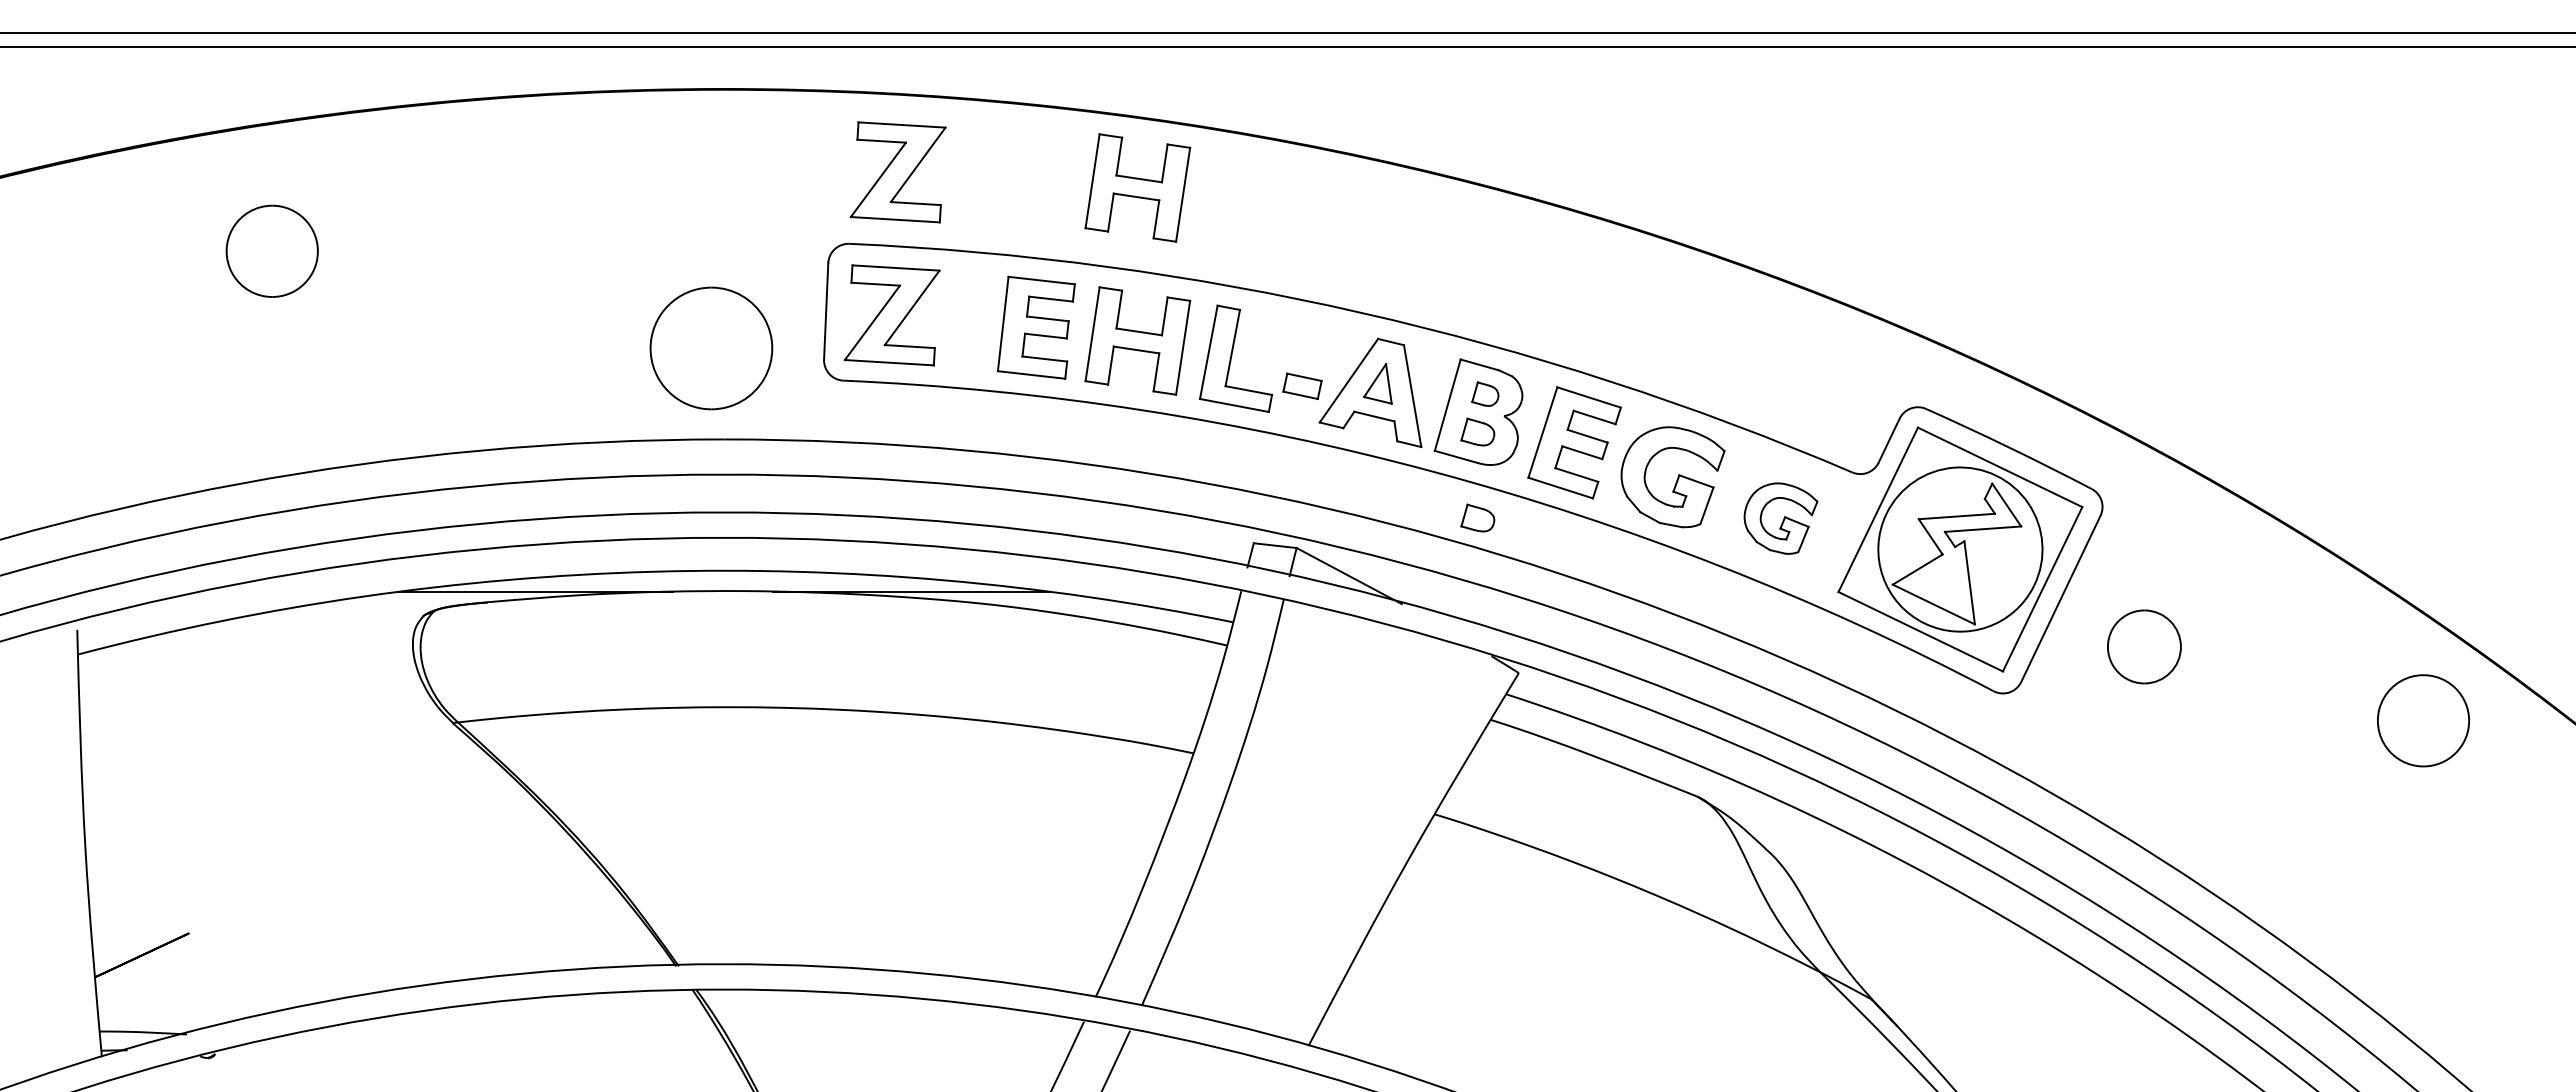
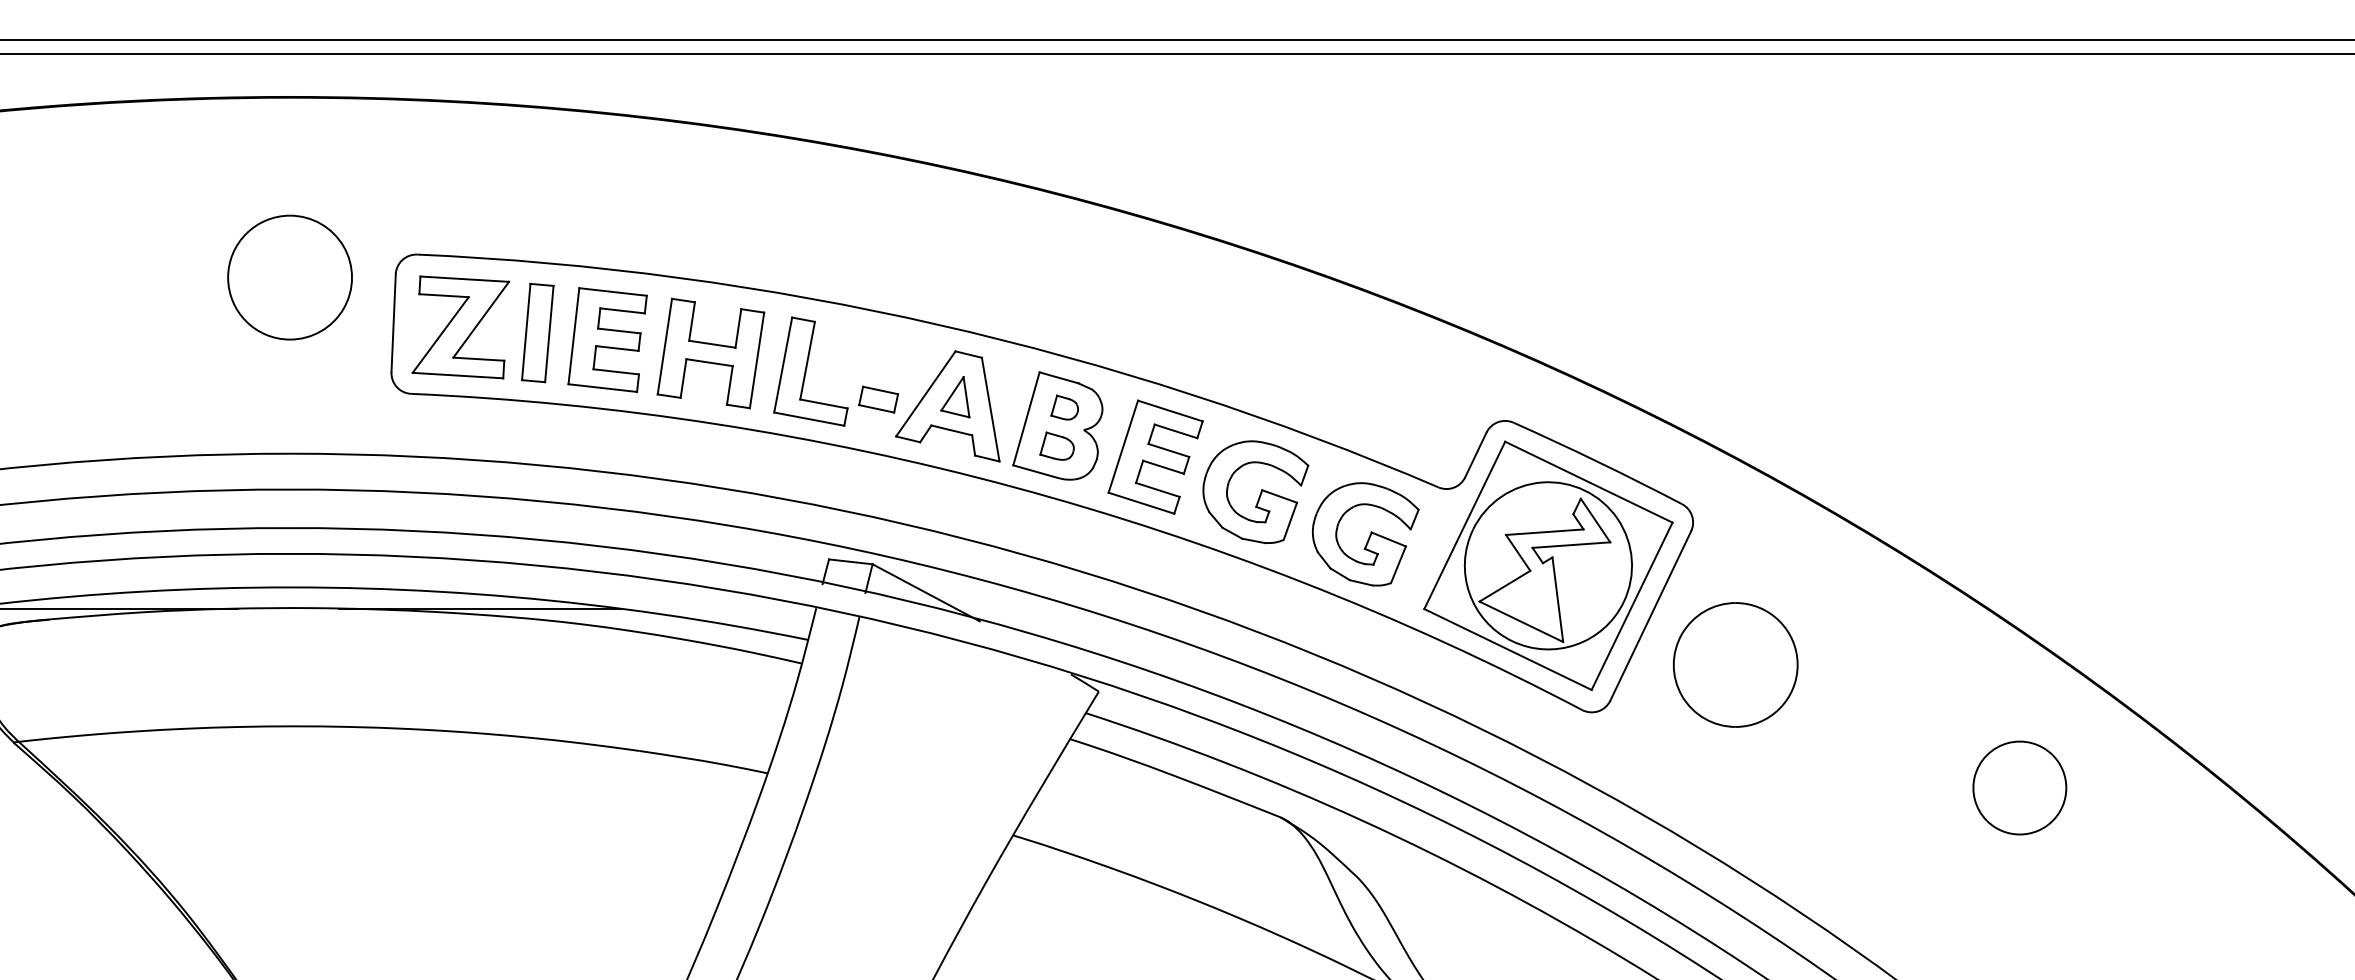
part: (897, 172) -> (466, 181), removed
part: (1137, 187) -> (710, 197), removed
part: (967, 320) -> (537, 332), added
part: (711, 348) -> (290, 277), moved
part: (1477, 517) -> (1056, 533), removed
part: (1780, 518) -> (1365, 534), size x1.43
part: (2144, 646) -> (1735, 664), size x1.67
part: (2423, 720) -> (2019, 787), moved

